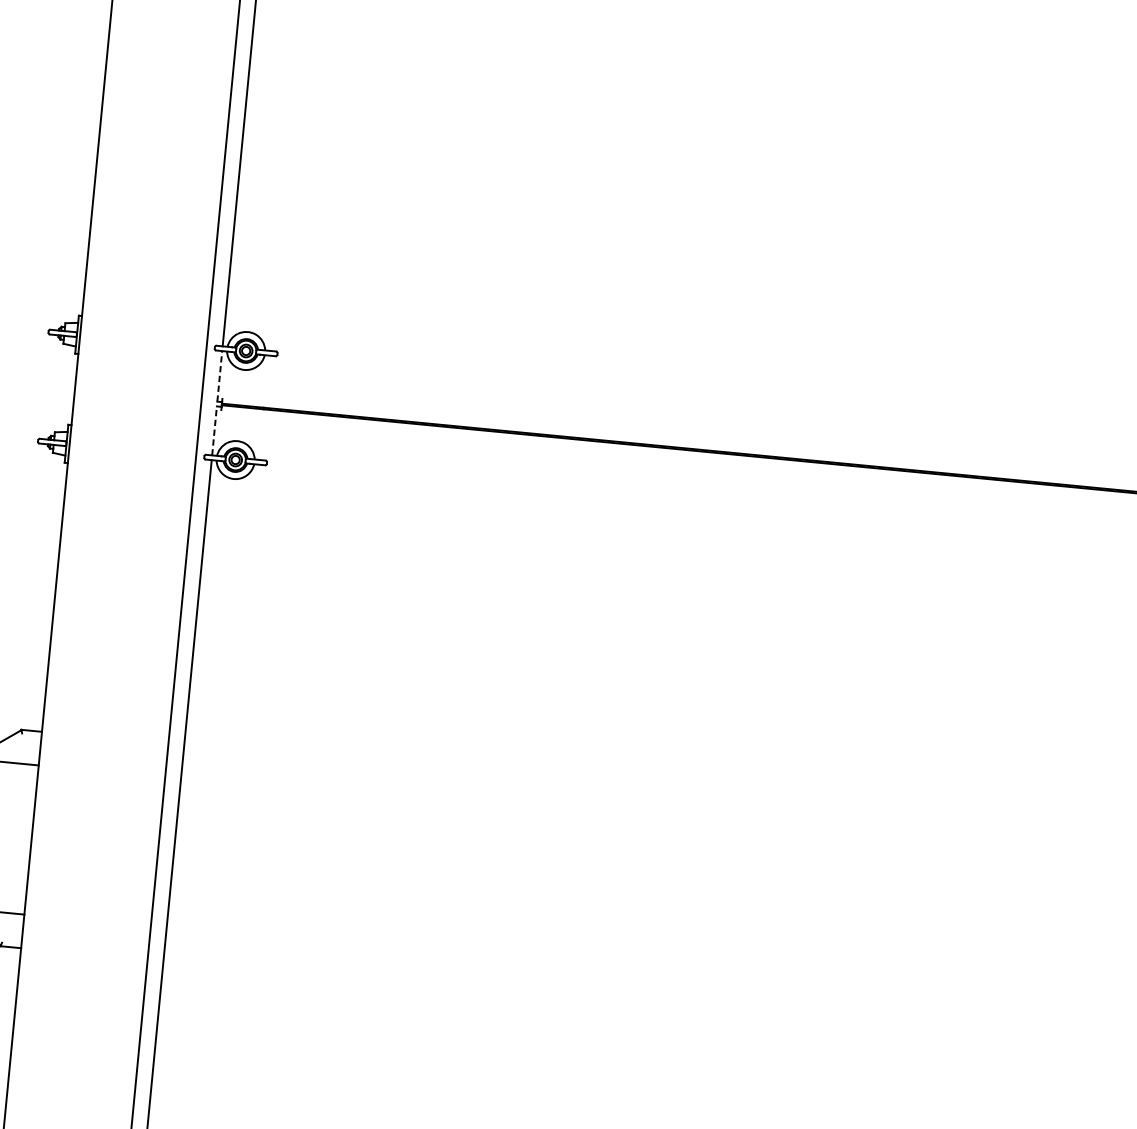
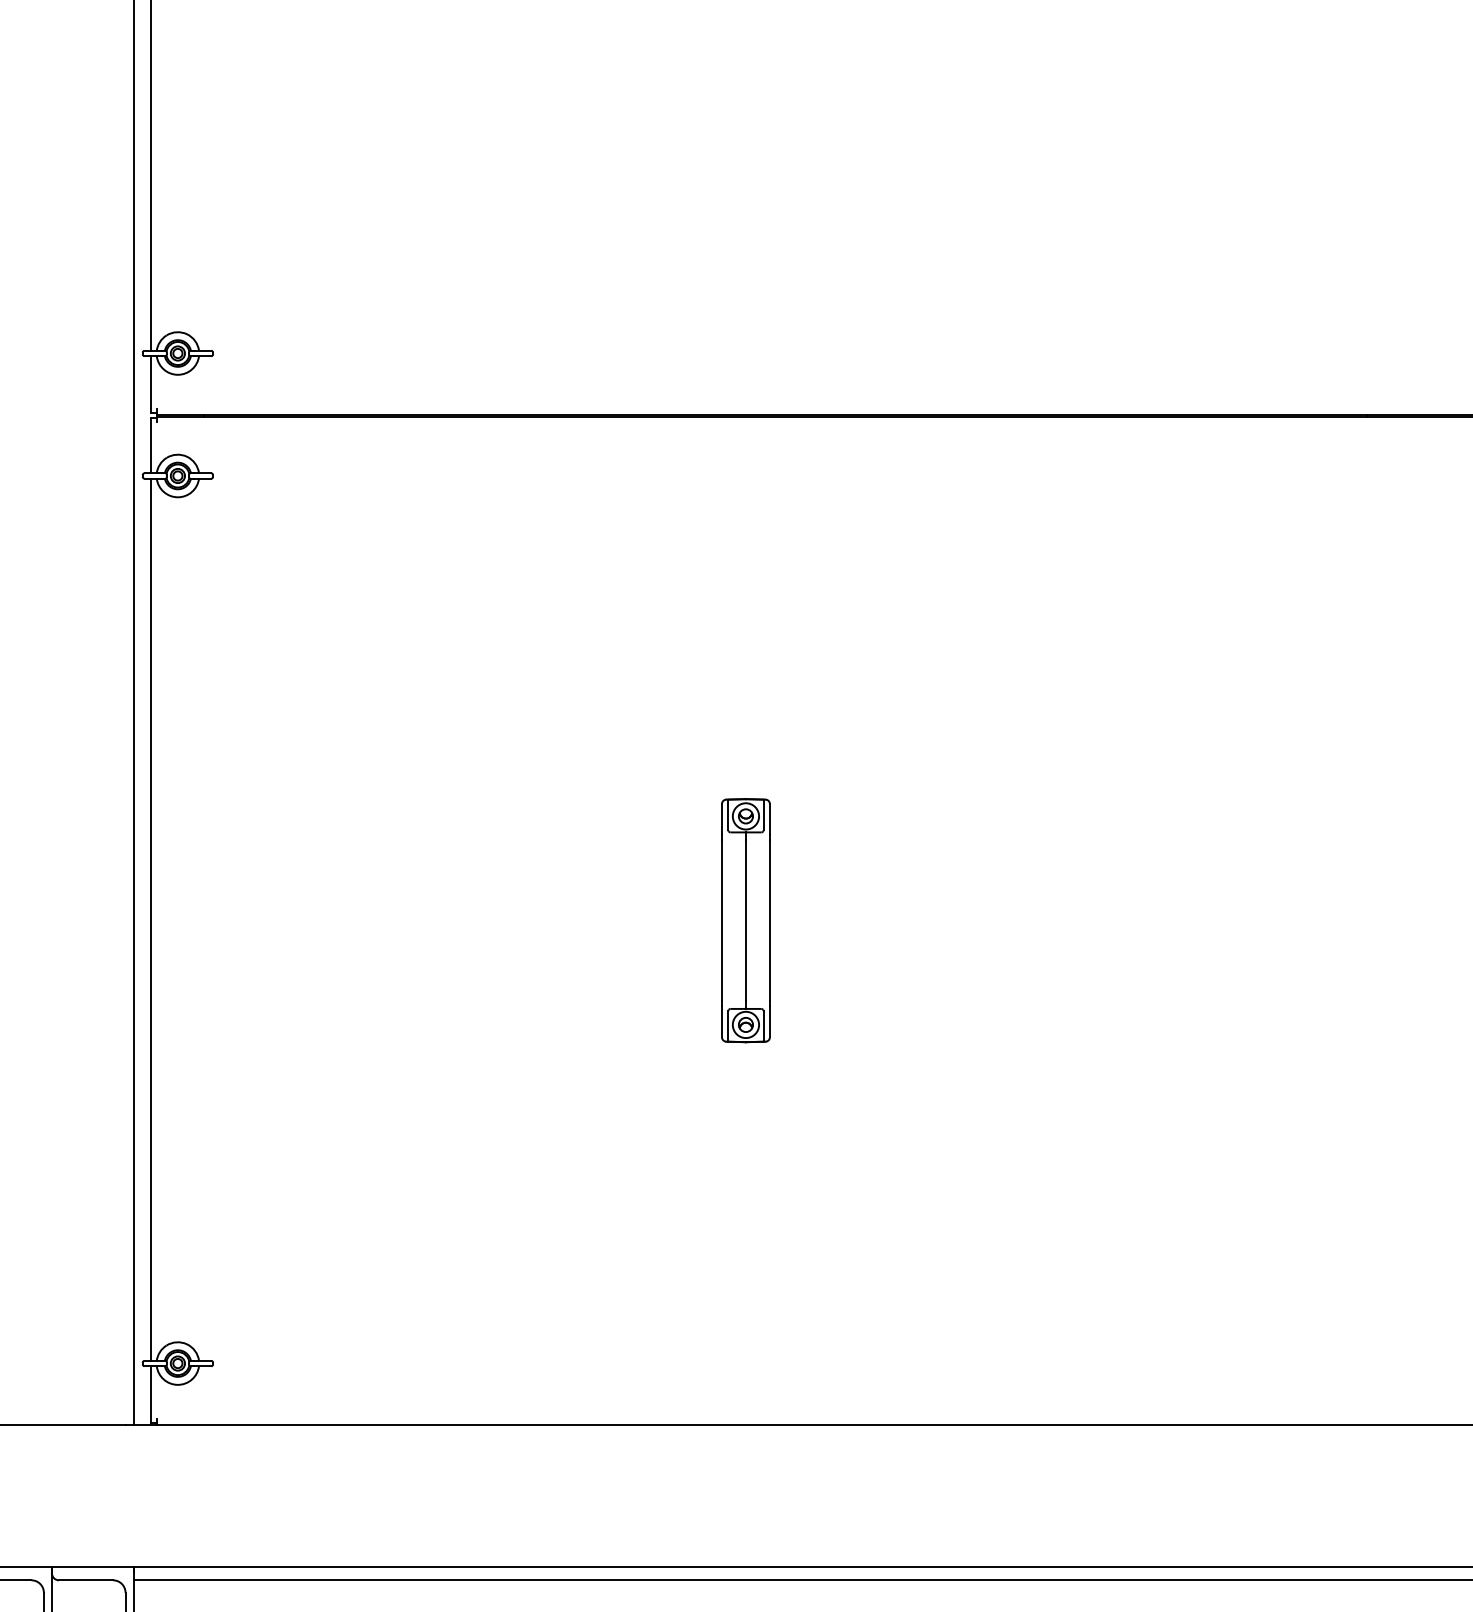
line: (219, 376) -> (151, 384), dashed -> solid
line: (214, 430) -> (151, 445), dashed -> solid
part: (702, 904) -> (745, 920), added

